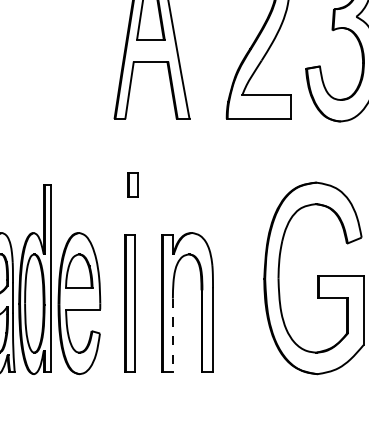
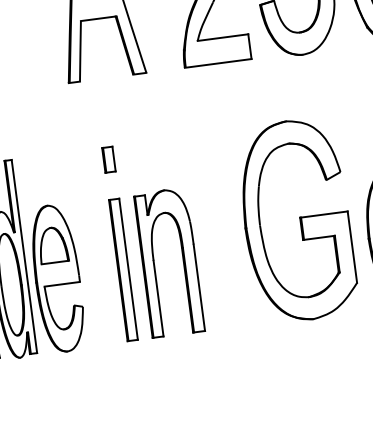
part: (132, 184) -> (108, 159), moved
part: (129, 303) -> (122, 269), moved
line: (172, 335) -> (158, 298), dashed -> solid

